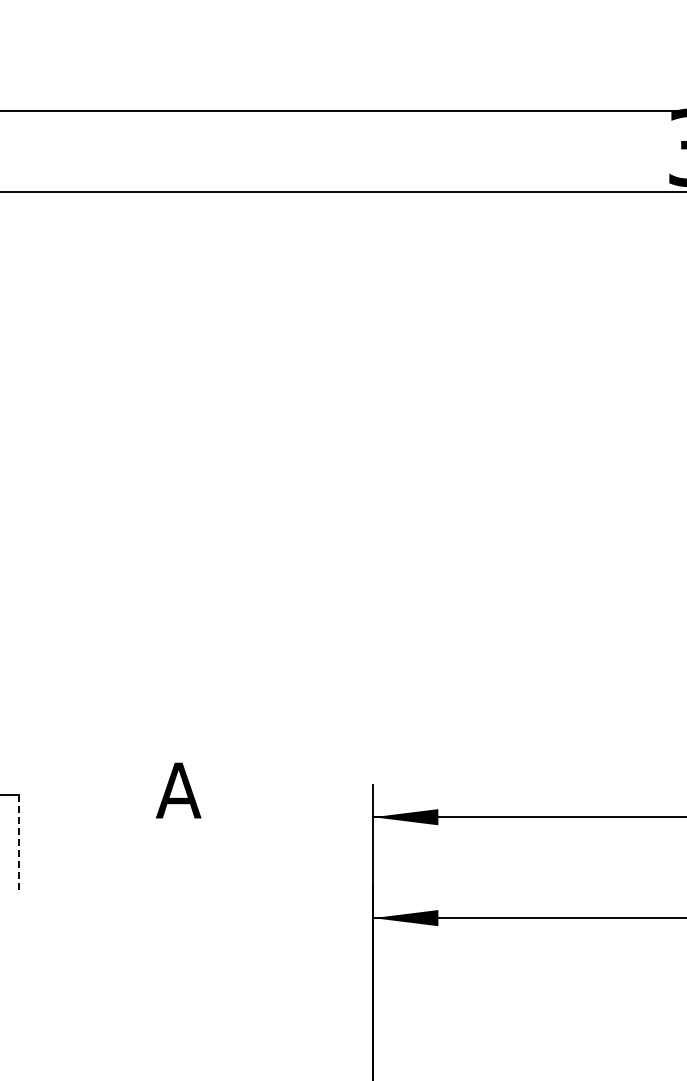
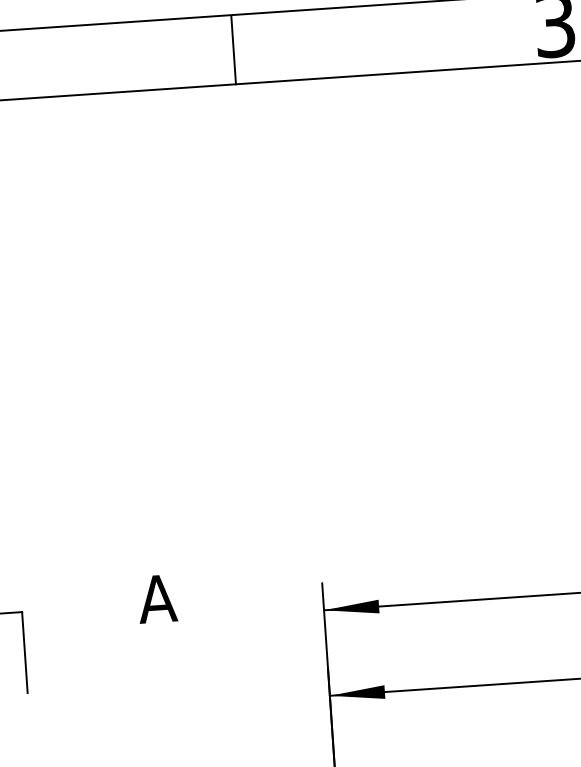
line: (312, 152) -> (234, 50), added
line: (18, 842) -> (24, 652), dashed -> solid

